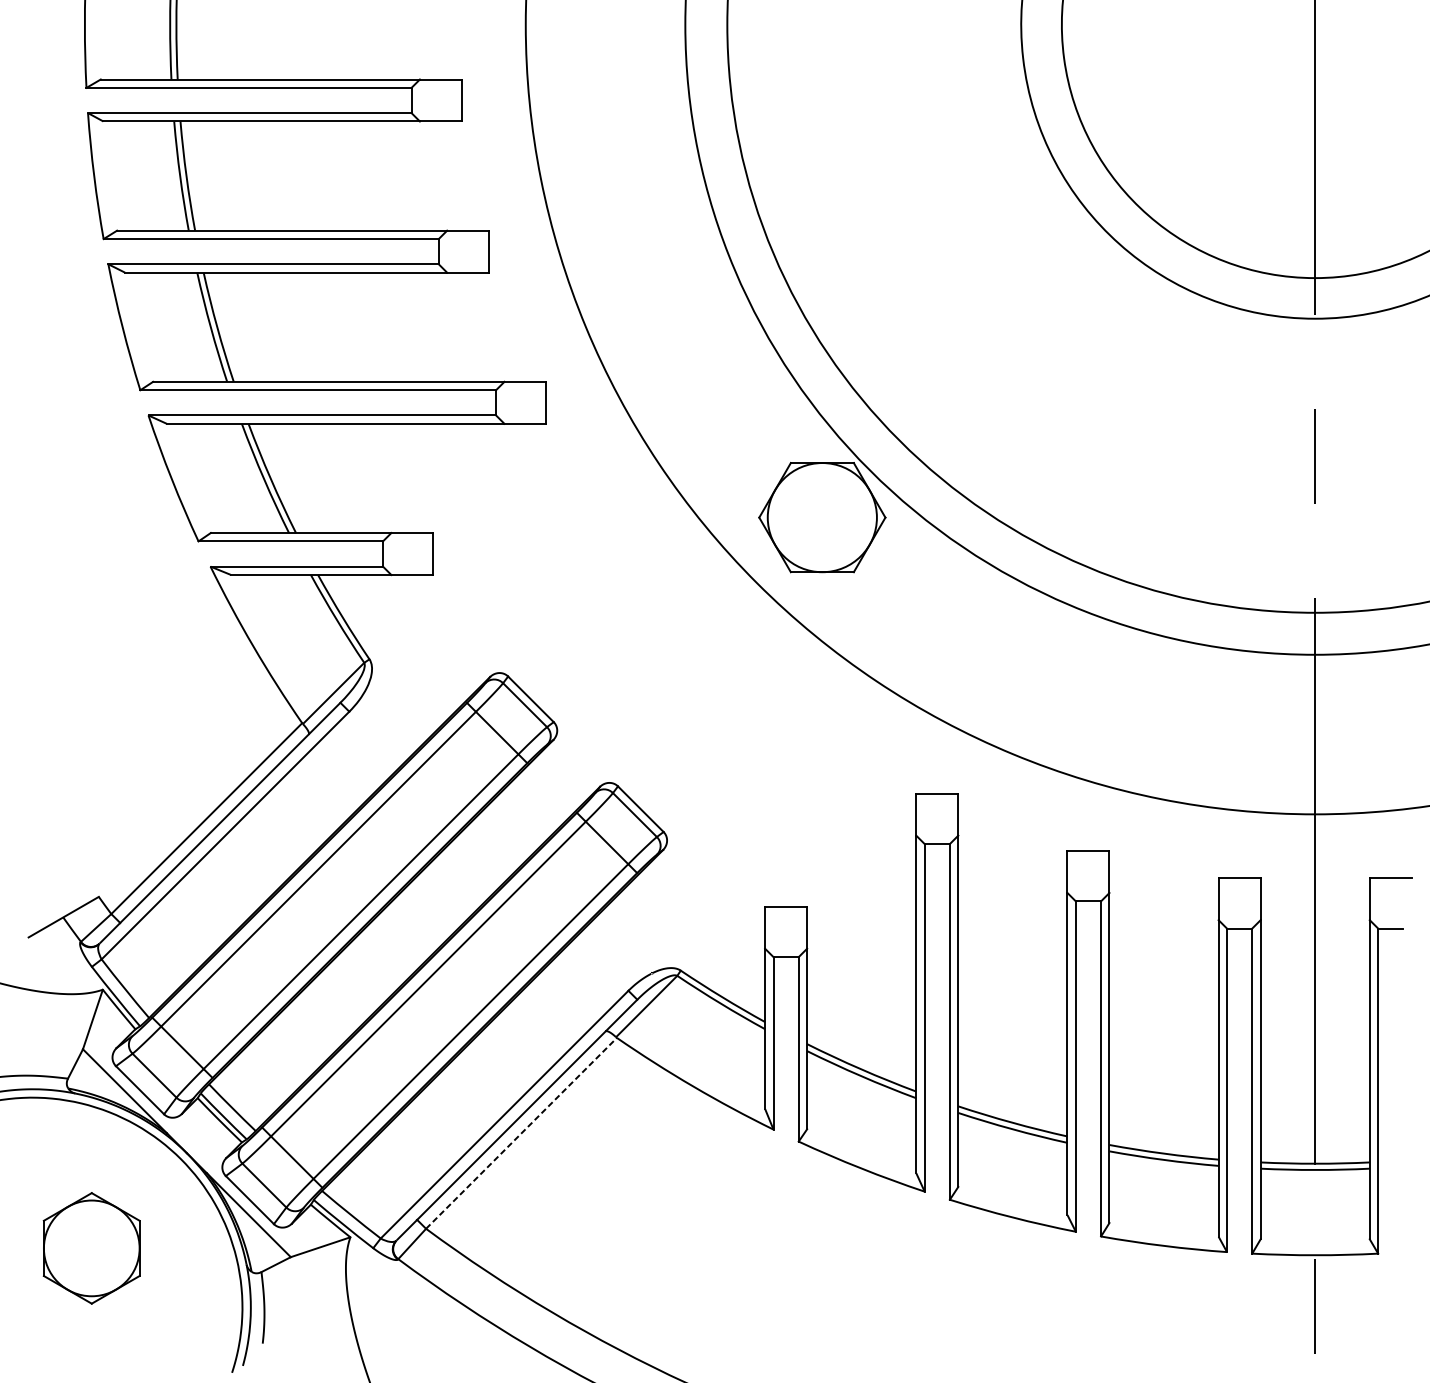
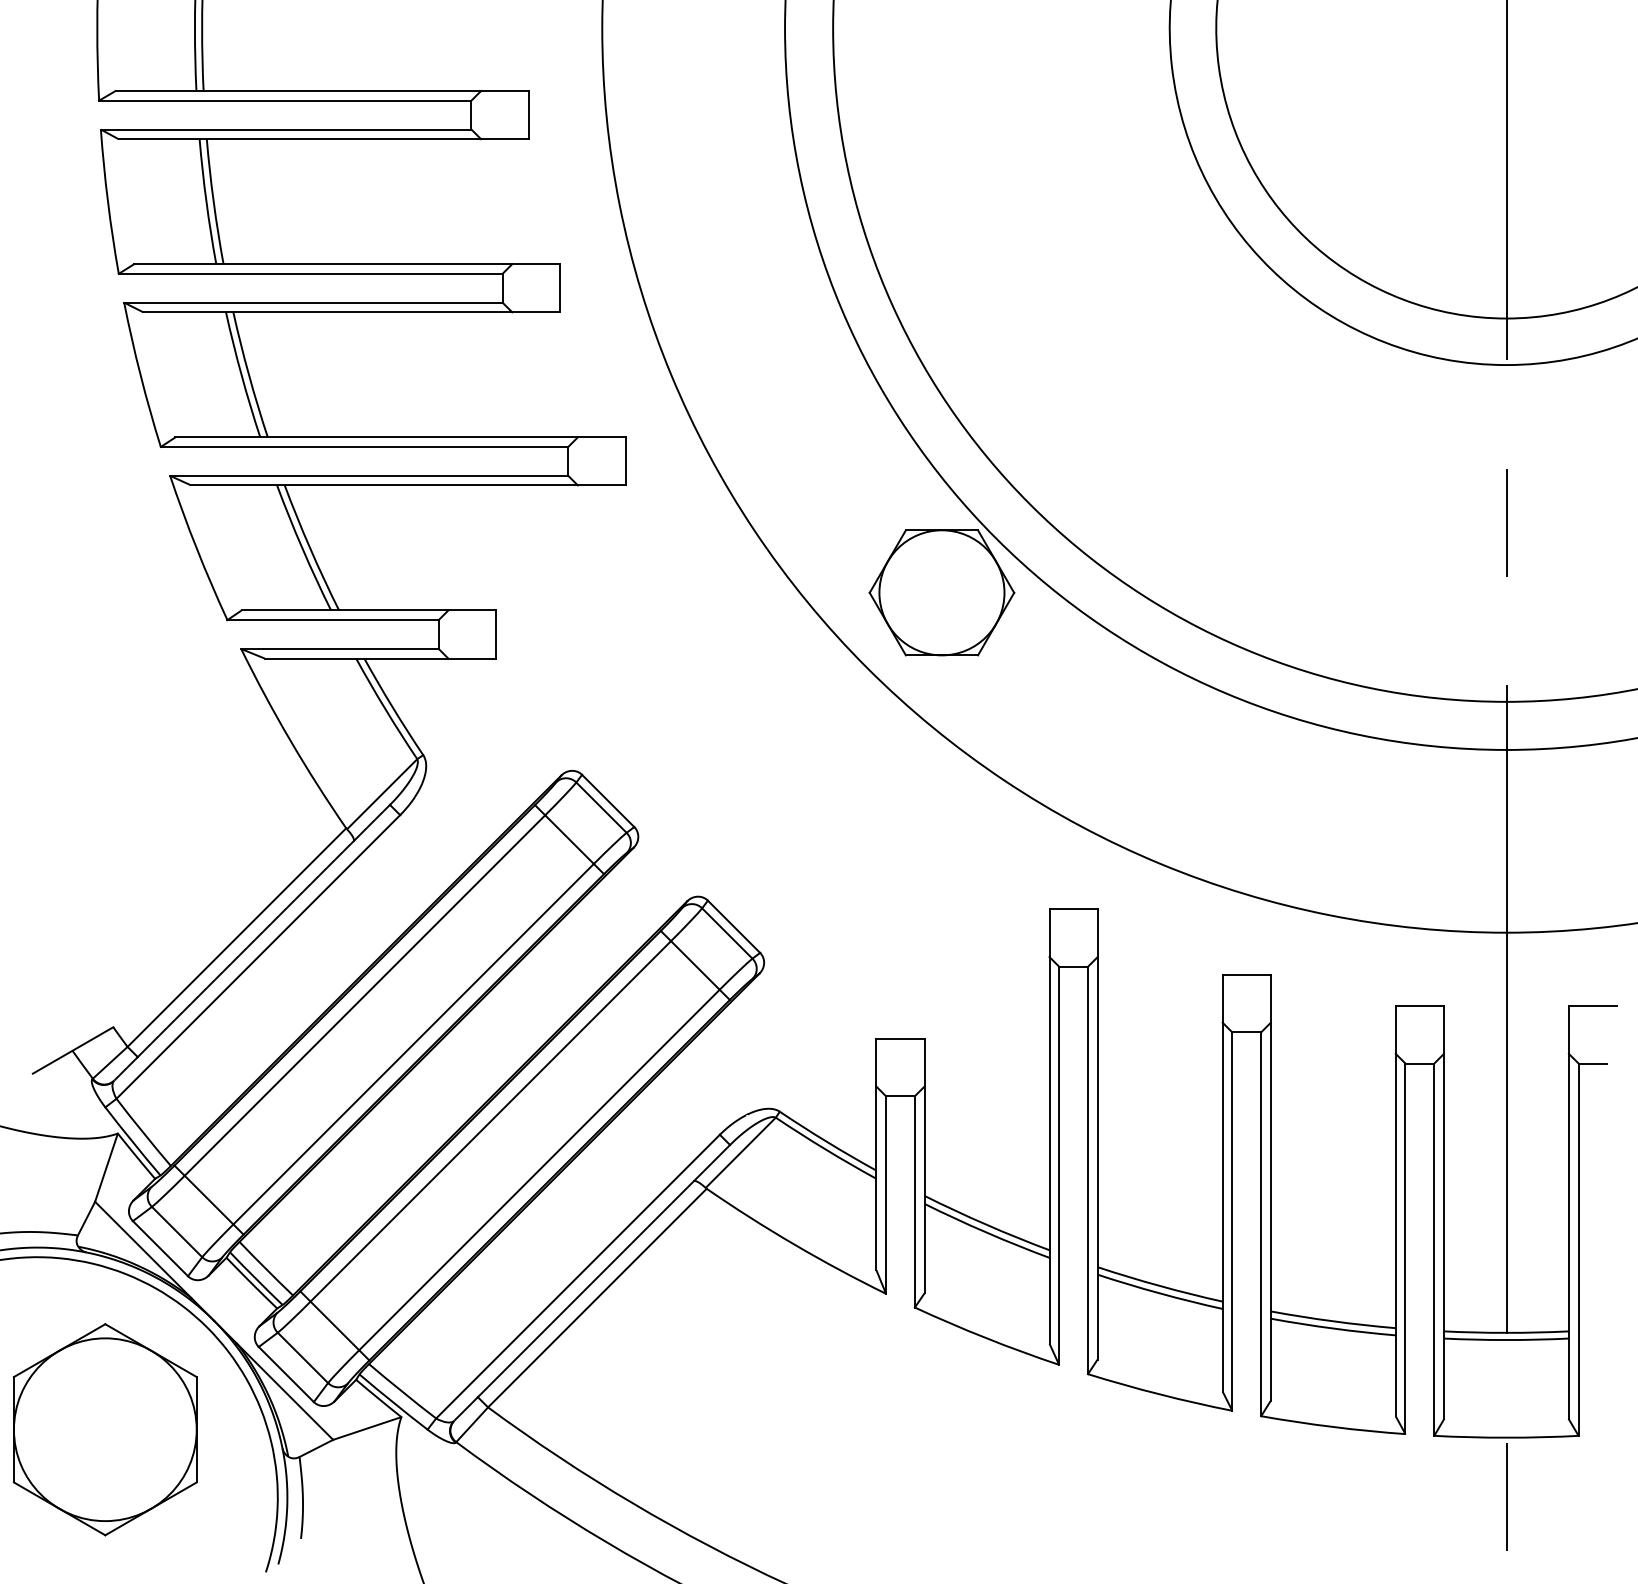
line: (521, 1133) -> (597, 1298), dashed -> solid
part: (91, 1248) -> (104, 1429), size x1.67

